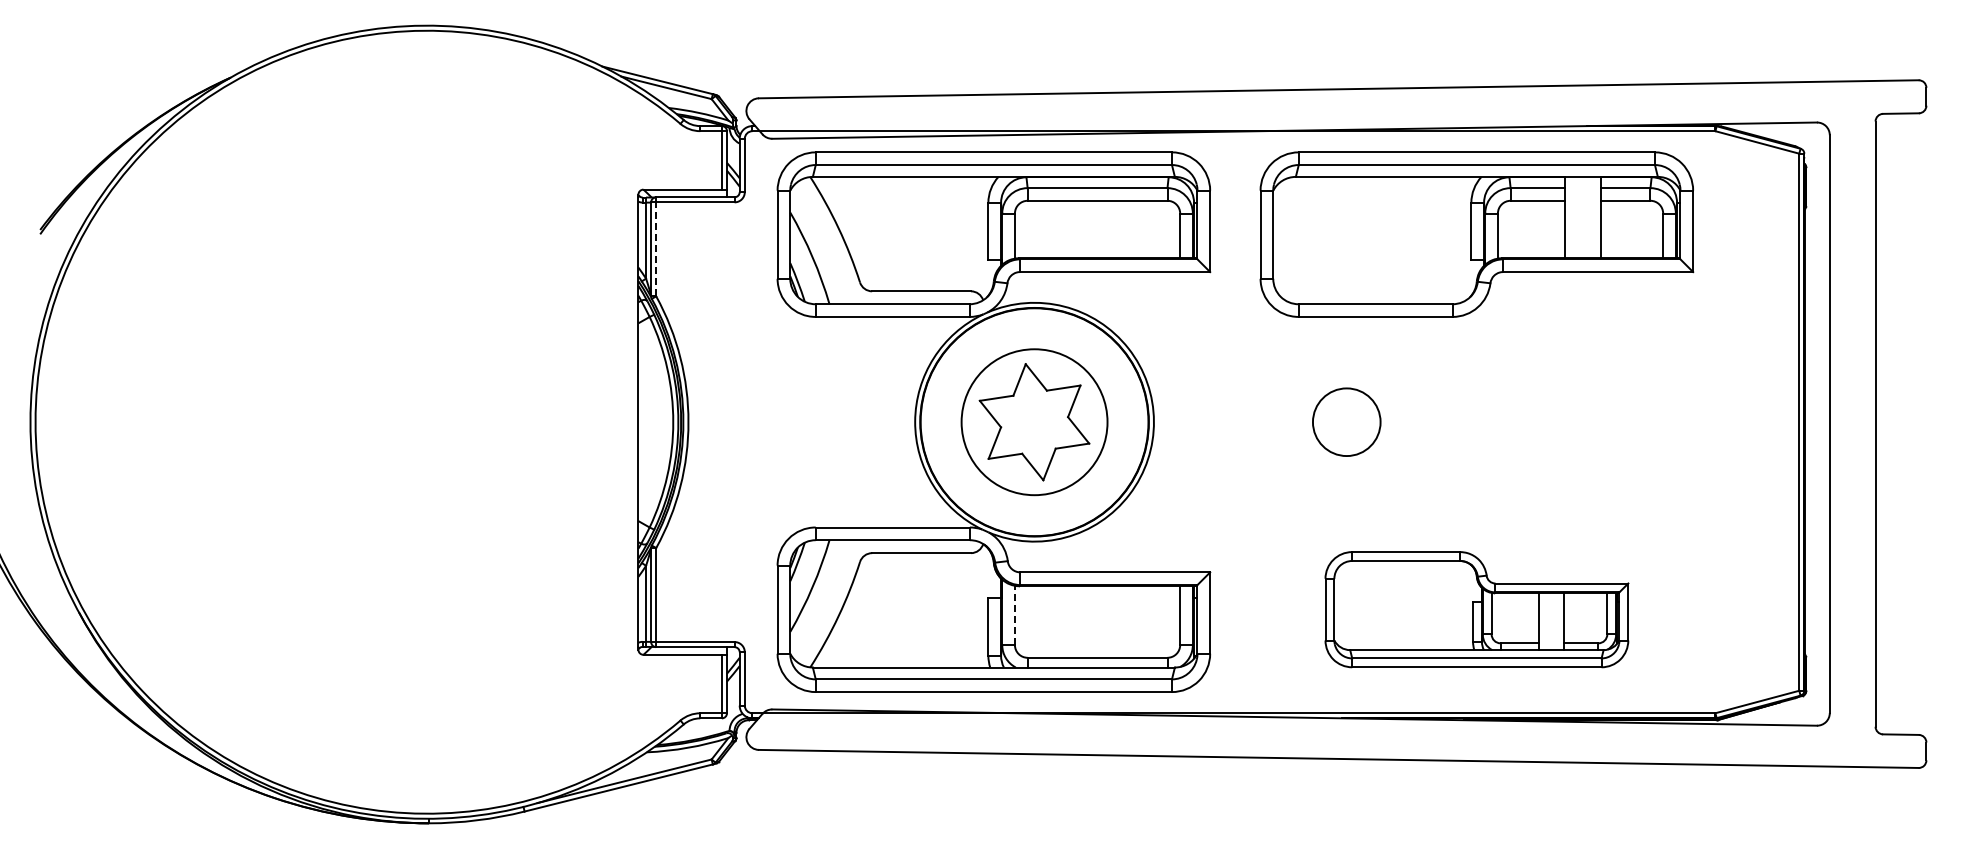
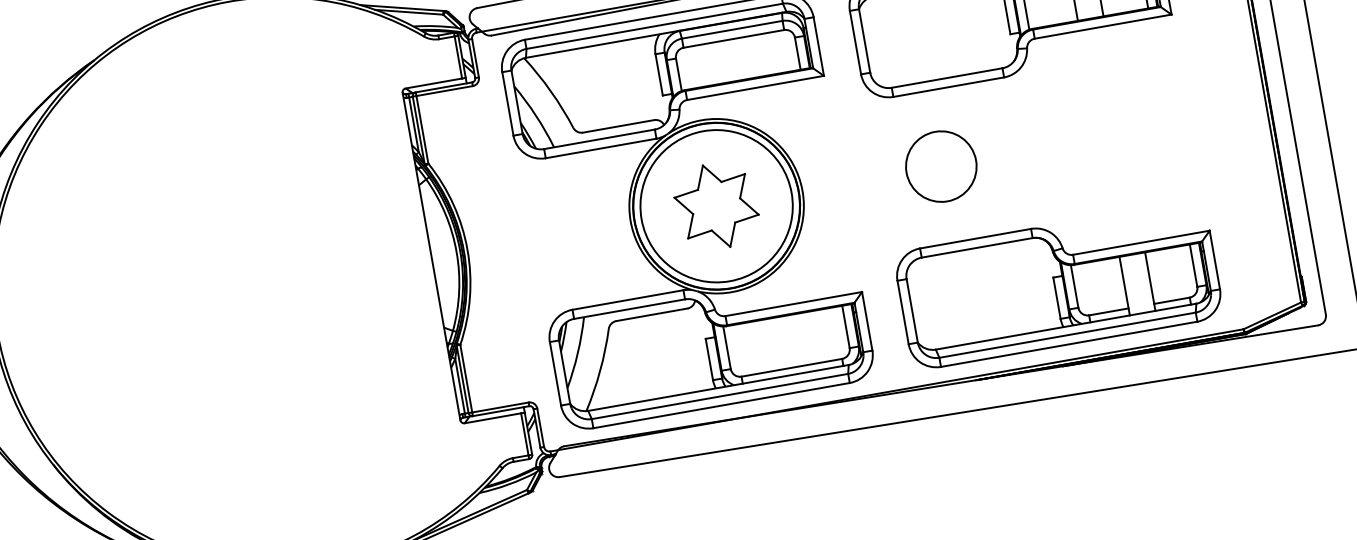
line: (656, 248) -> (422, 129), dashed -> solid
circle: (1346, 421) -> (941, 166), size x1.43
circle: (1034, 422) -> (716, 206), size x1.43
part: (1476, 609) -> (1058, 284), size x1.43
line: (1014, 615) -> (726, 347), dashed -> solid

